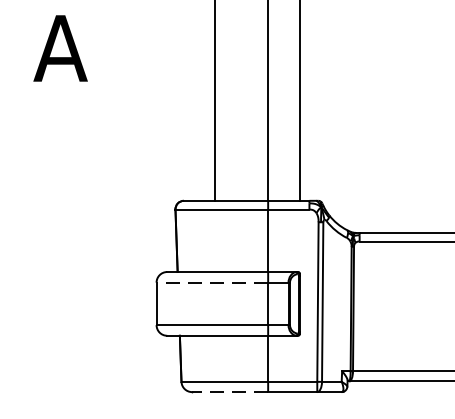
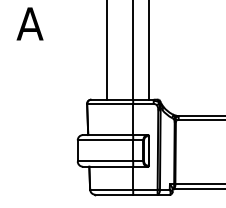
line: (212, 282) -> (105, 140), dashed -> solid
line: (230, 391) -> (114, 194), dashed -> solid

